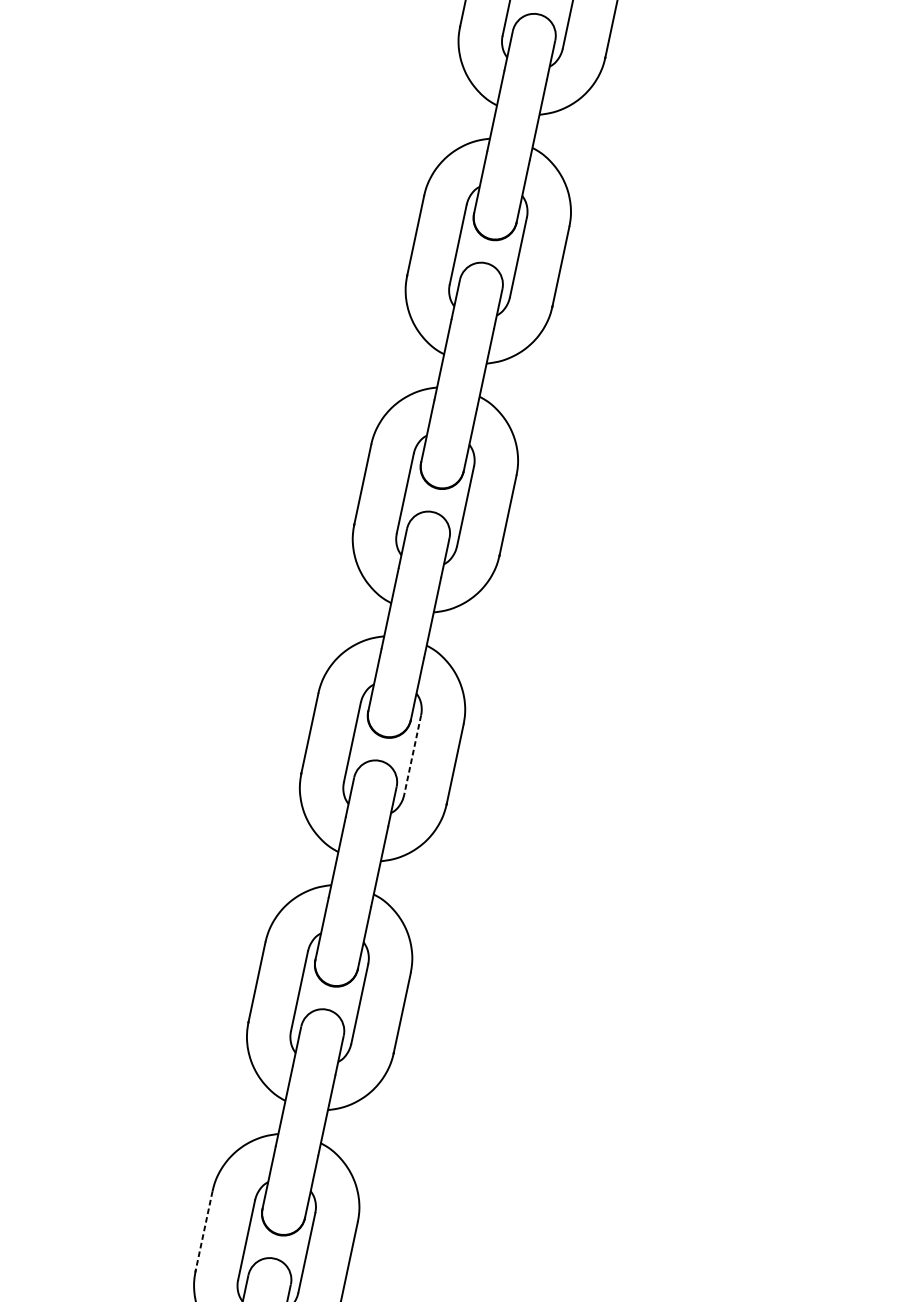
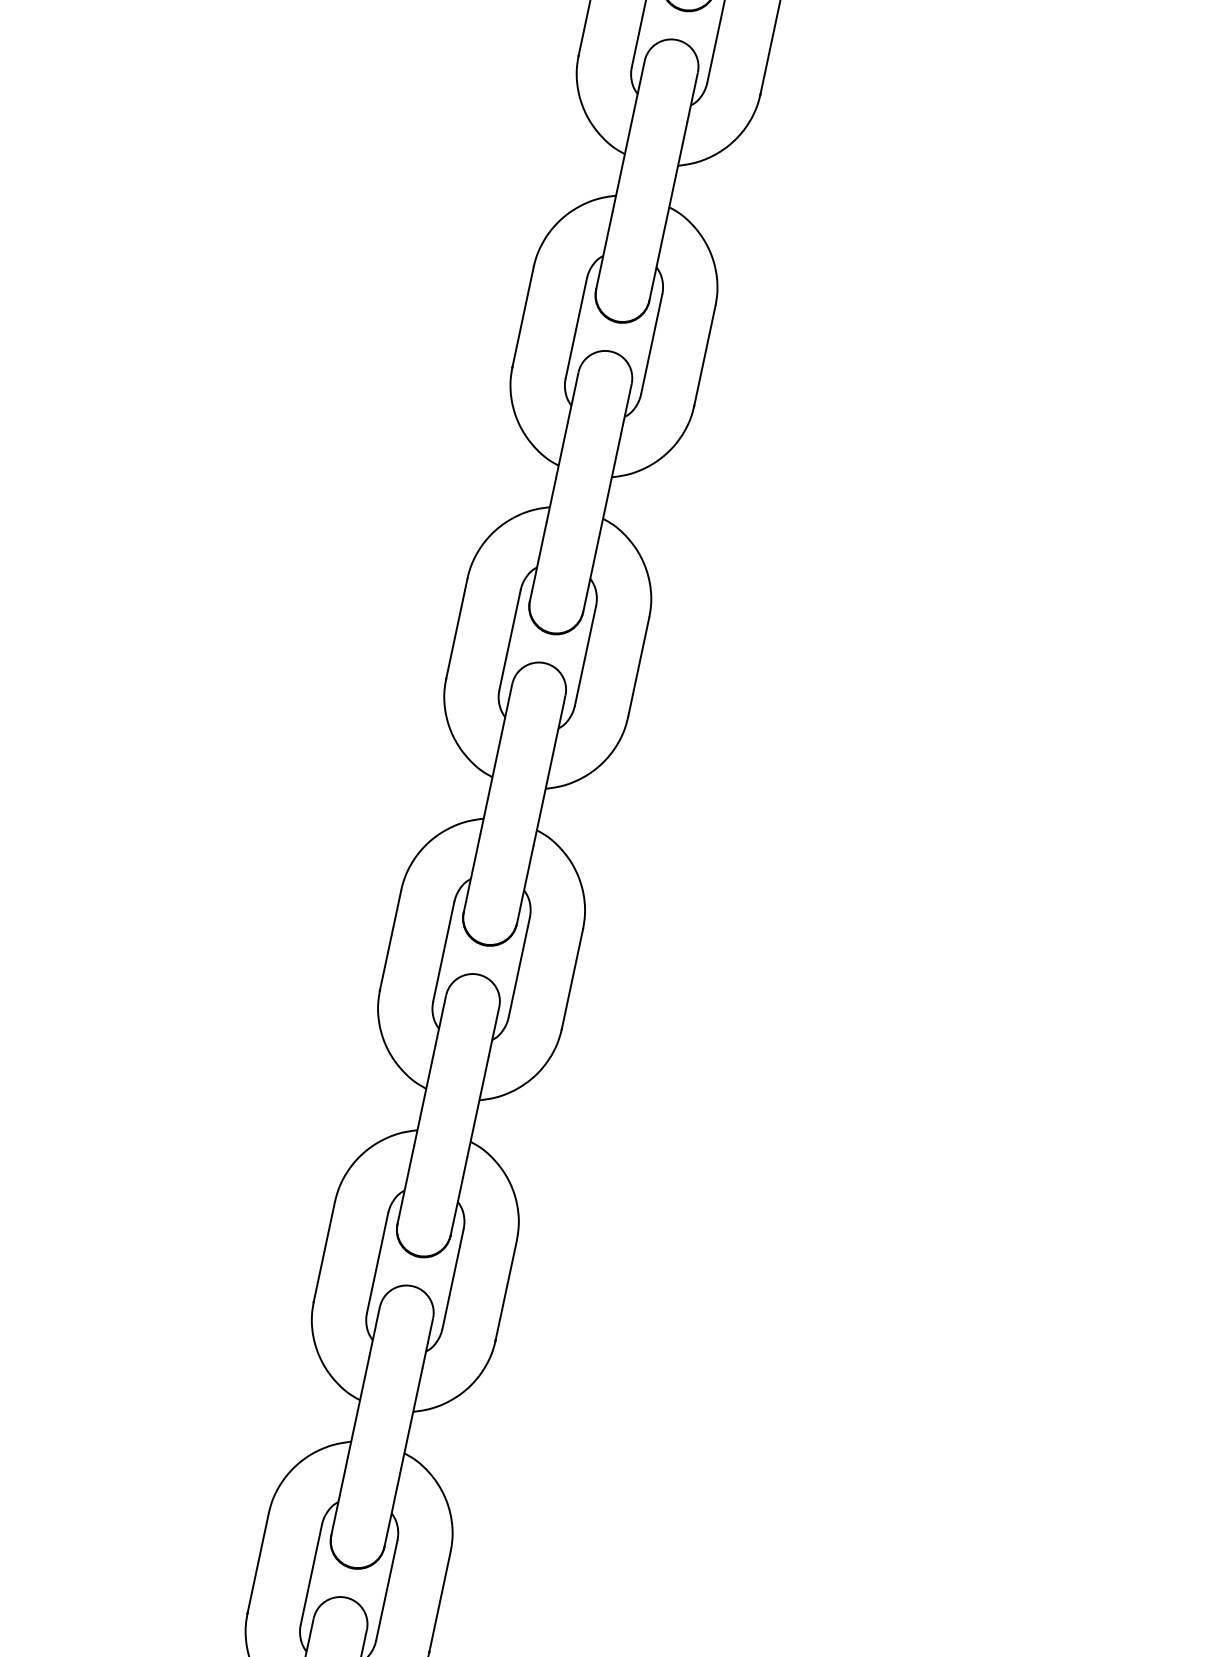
line: (412, 755) -> (519, 967), dashed -> solid
line: (204, 1231) -> (258, 1563), dashed -> solid

